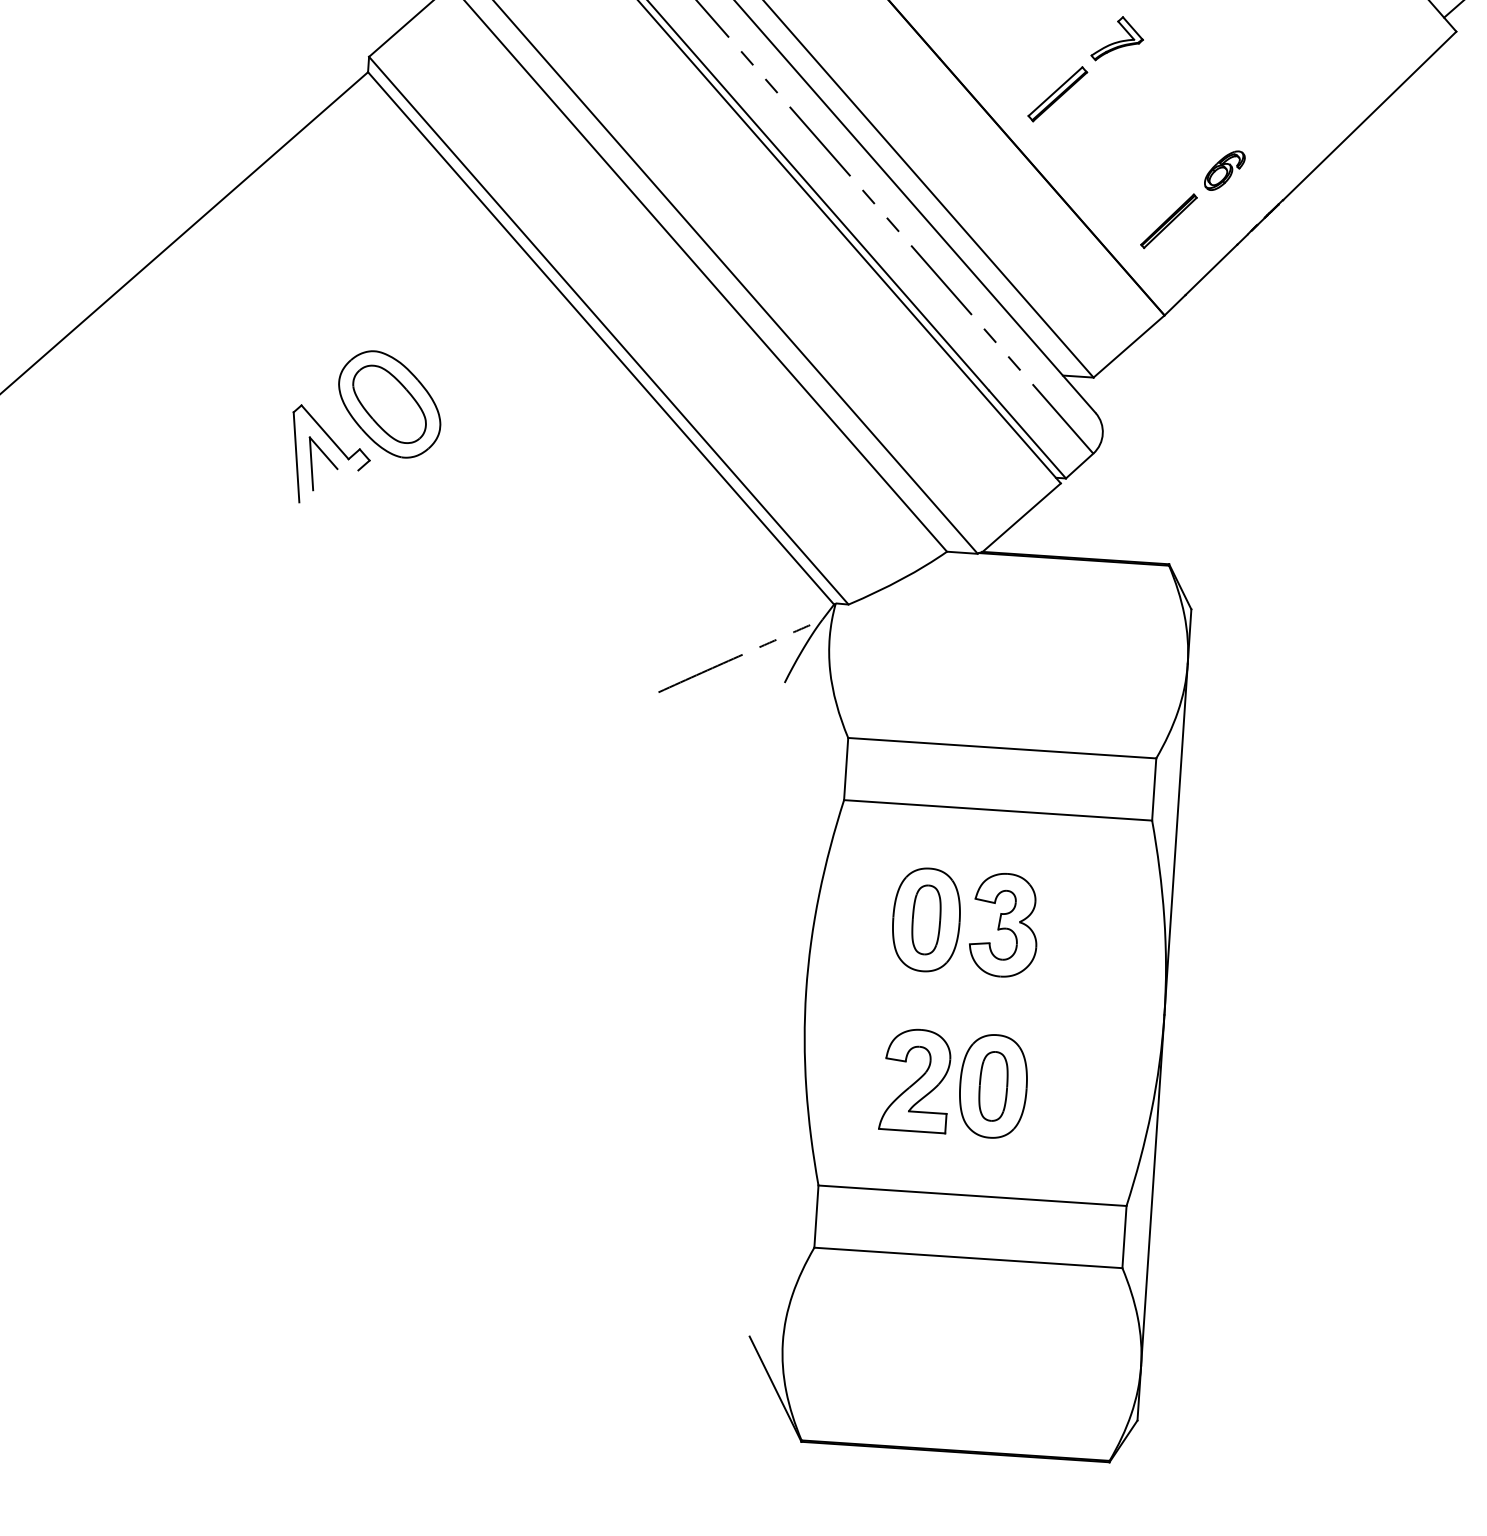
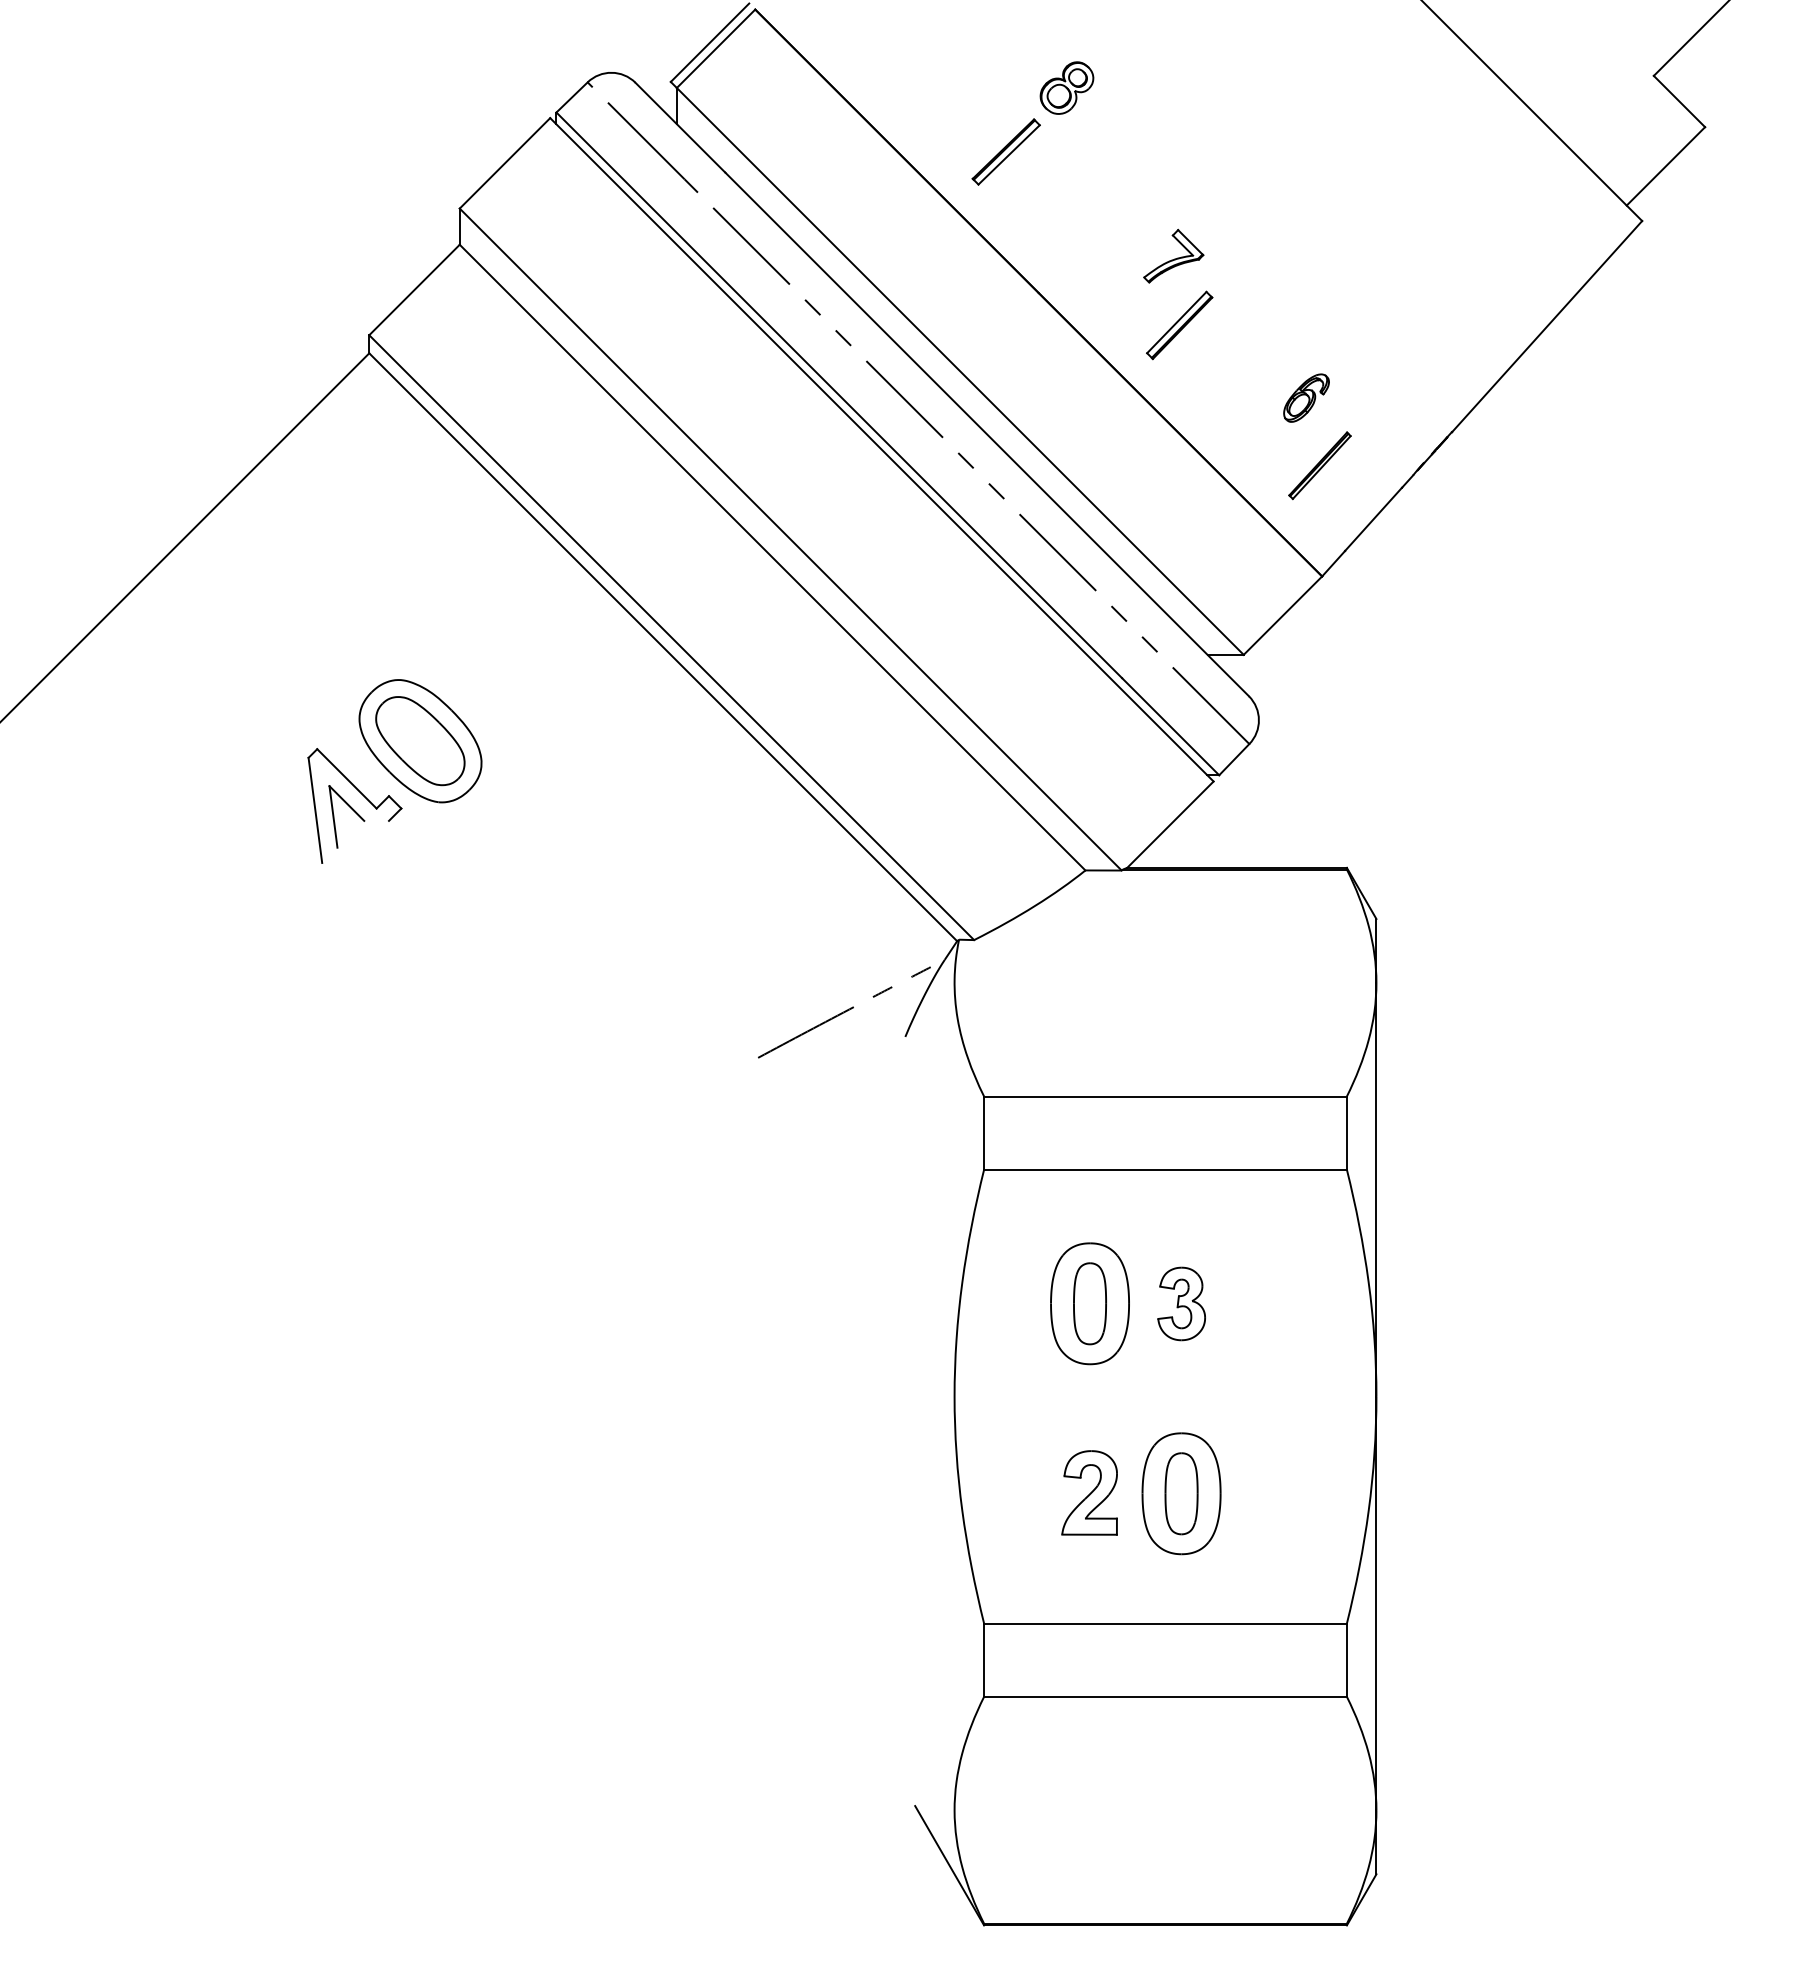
part: (1117, 38) -> (1173, 255), moved
part: (1224, 170) -> (1306, 397), moved
part: (1004, 924) -> (1181, 1303), size x0.6
part: (915, 1080) -> (1089, 1492), size x0.7

